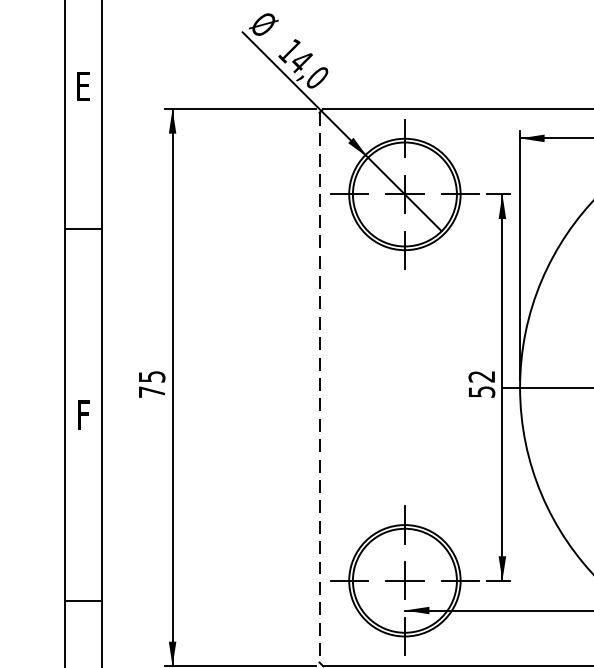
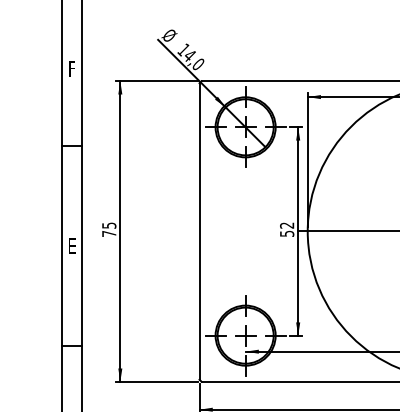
text: (83, 85) -> (72, 68), E -> F
line: (319, 387) -> (199, 231), dashed -> solid
text: (83, 415) -> (72, 246), F -> E

